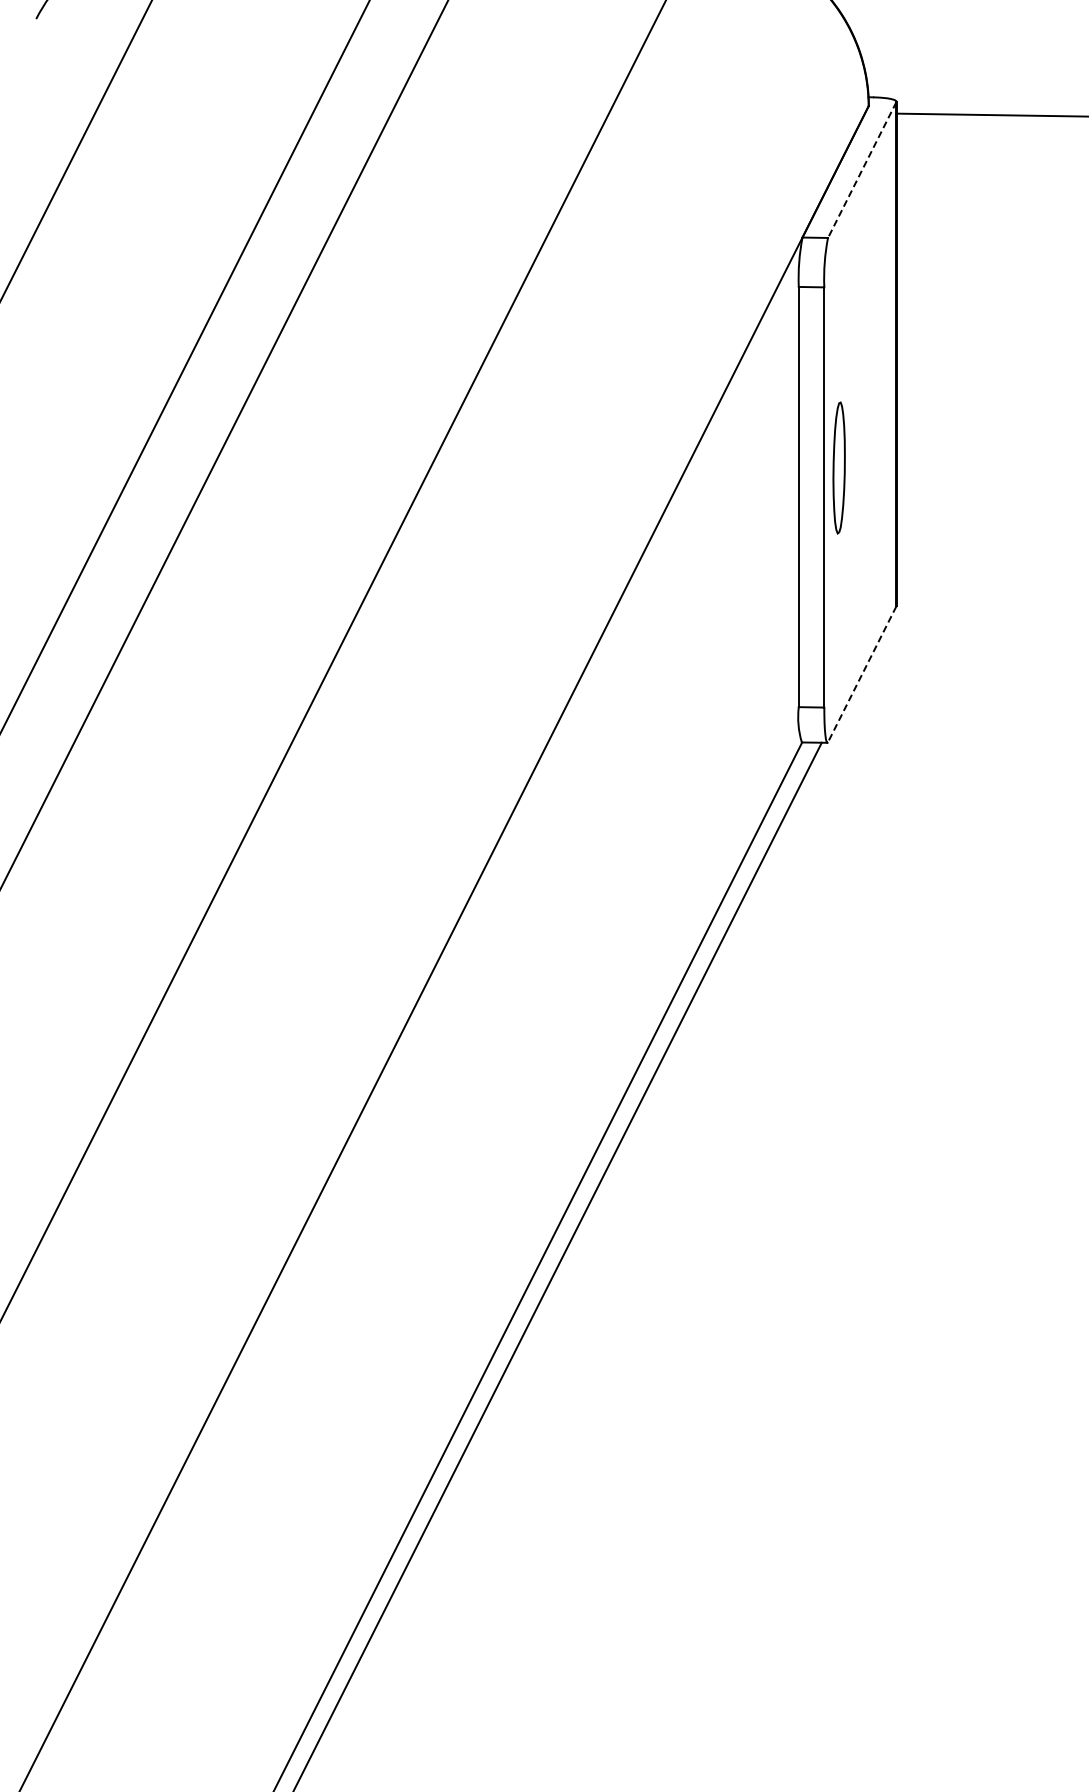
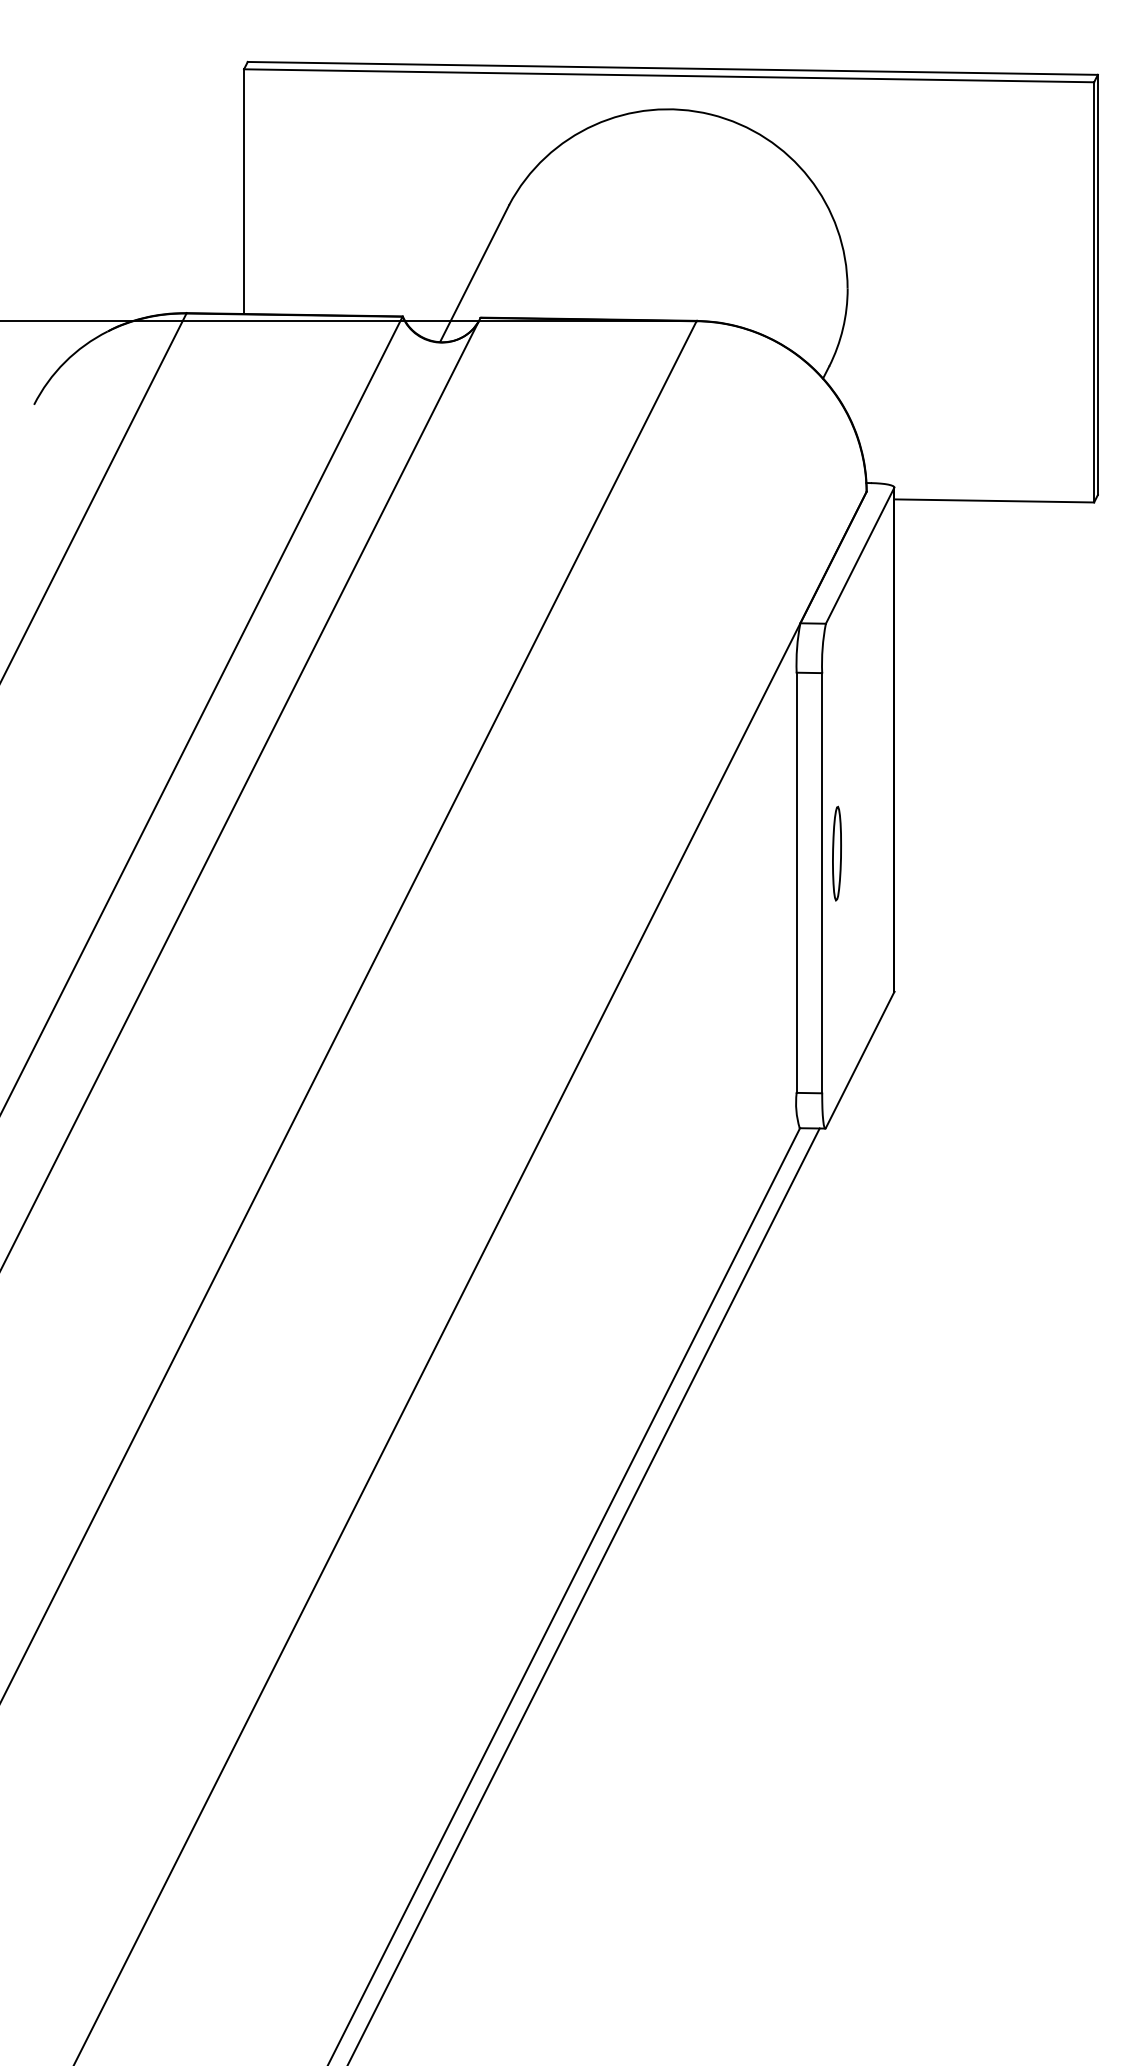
line: (861, 170) -> (859, 556), dashed -> solid
part: (838, 467) -> (836, 853), size x0.71
line: (861, 674) -> (859, 1060), dashed -> solid

